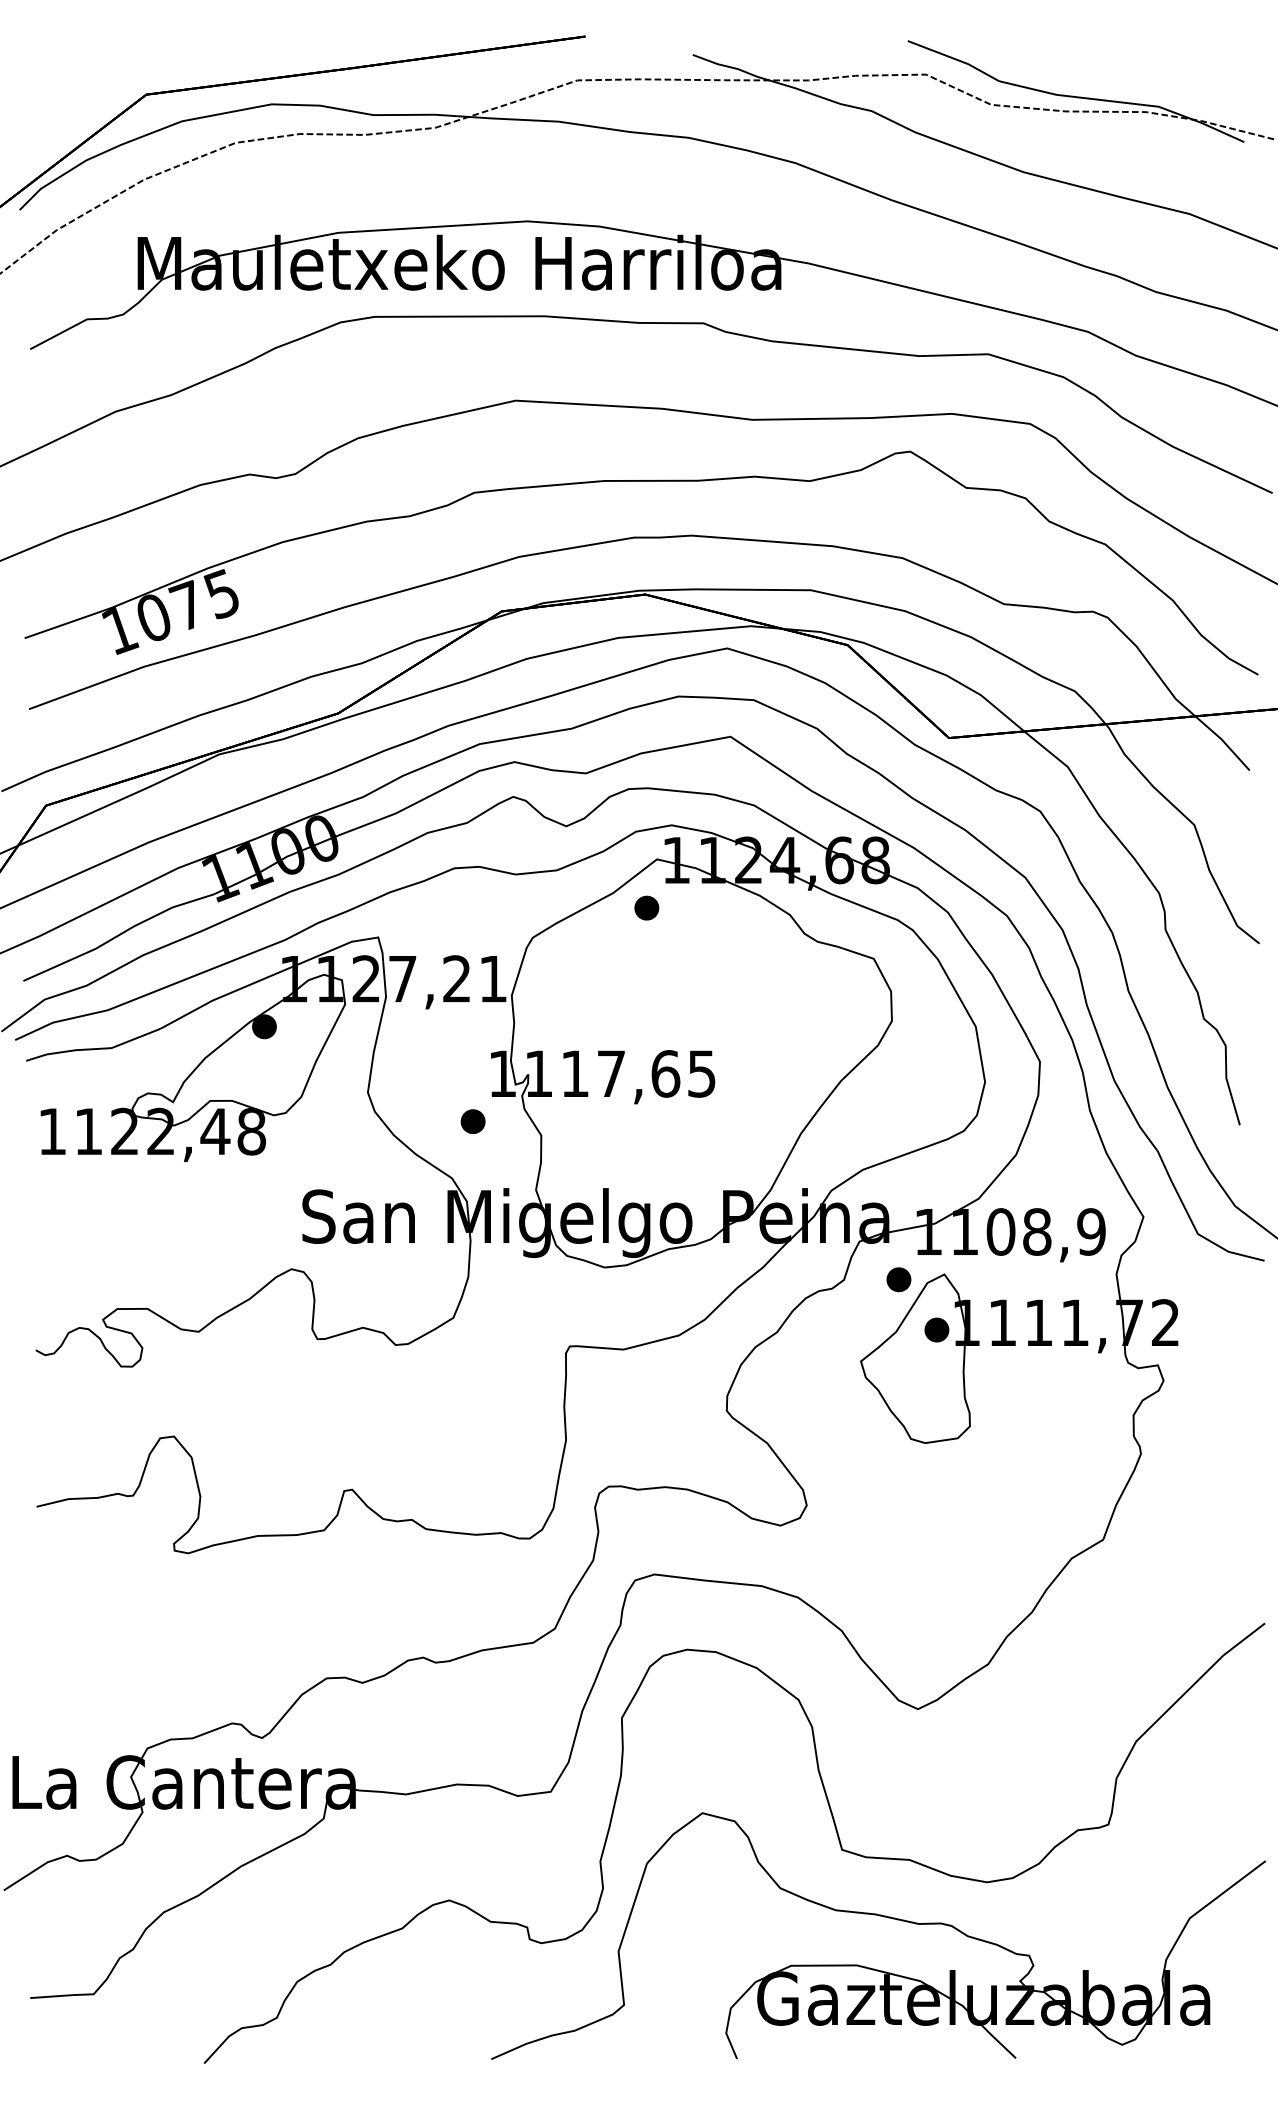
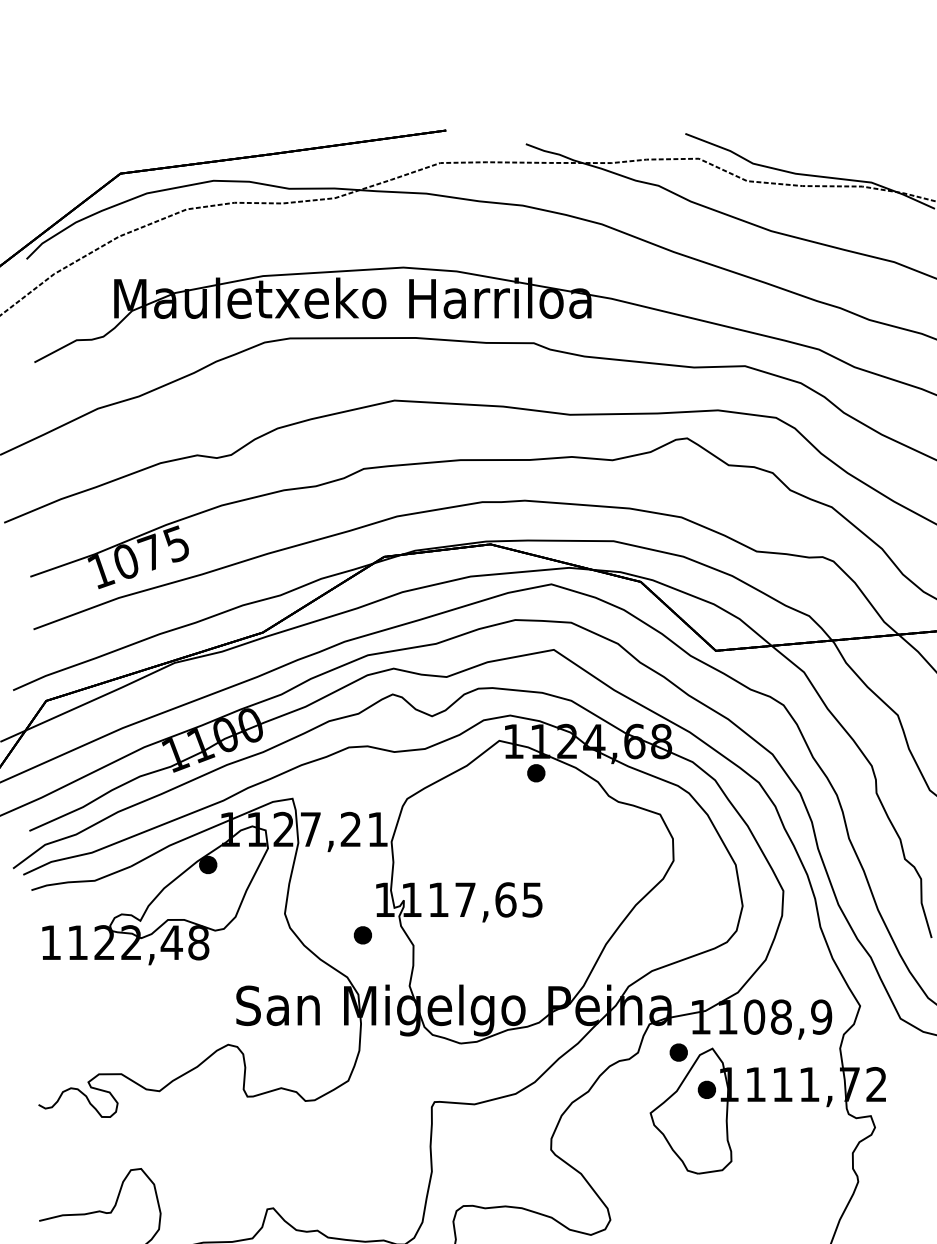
part: (646, 907) -> (536, 772), moved

